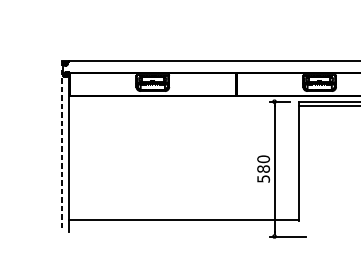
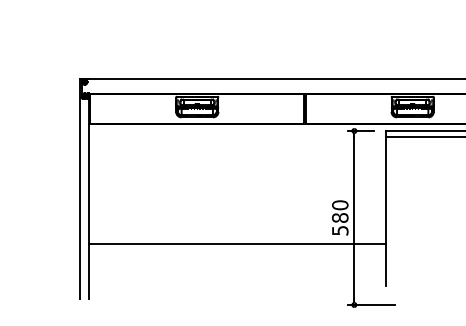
line: (62, 147) -> (80, 189), dashed -> solid
line: (183, 220) -> (237, 244), moved

